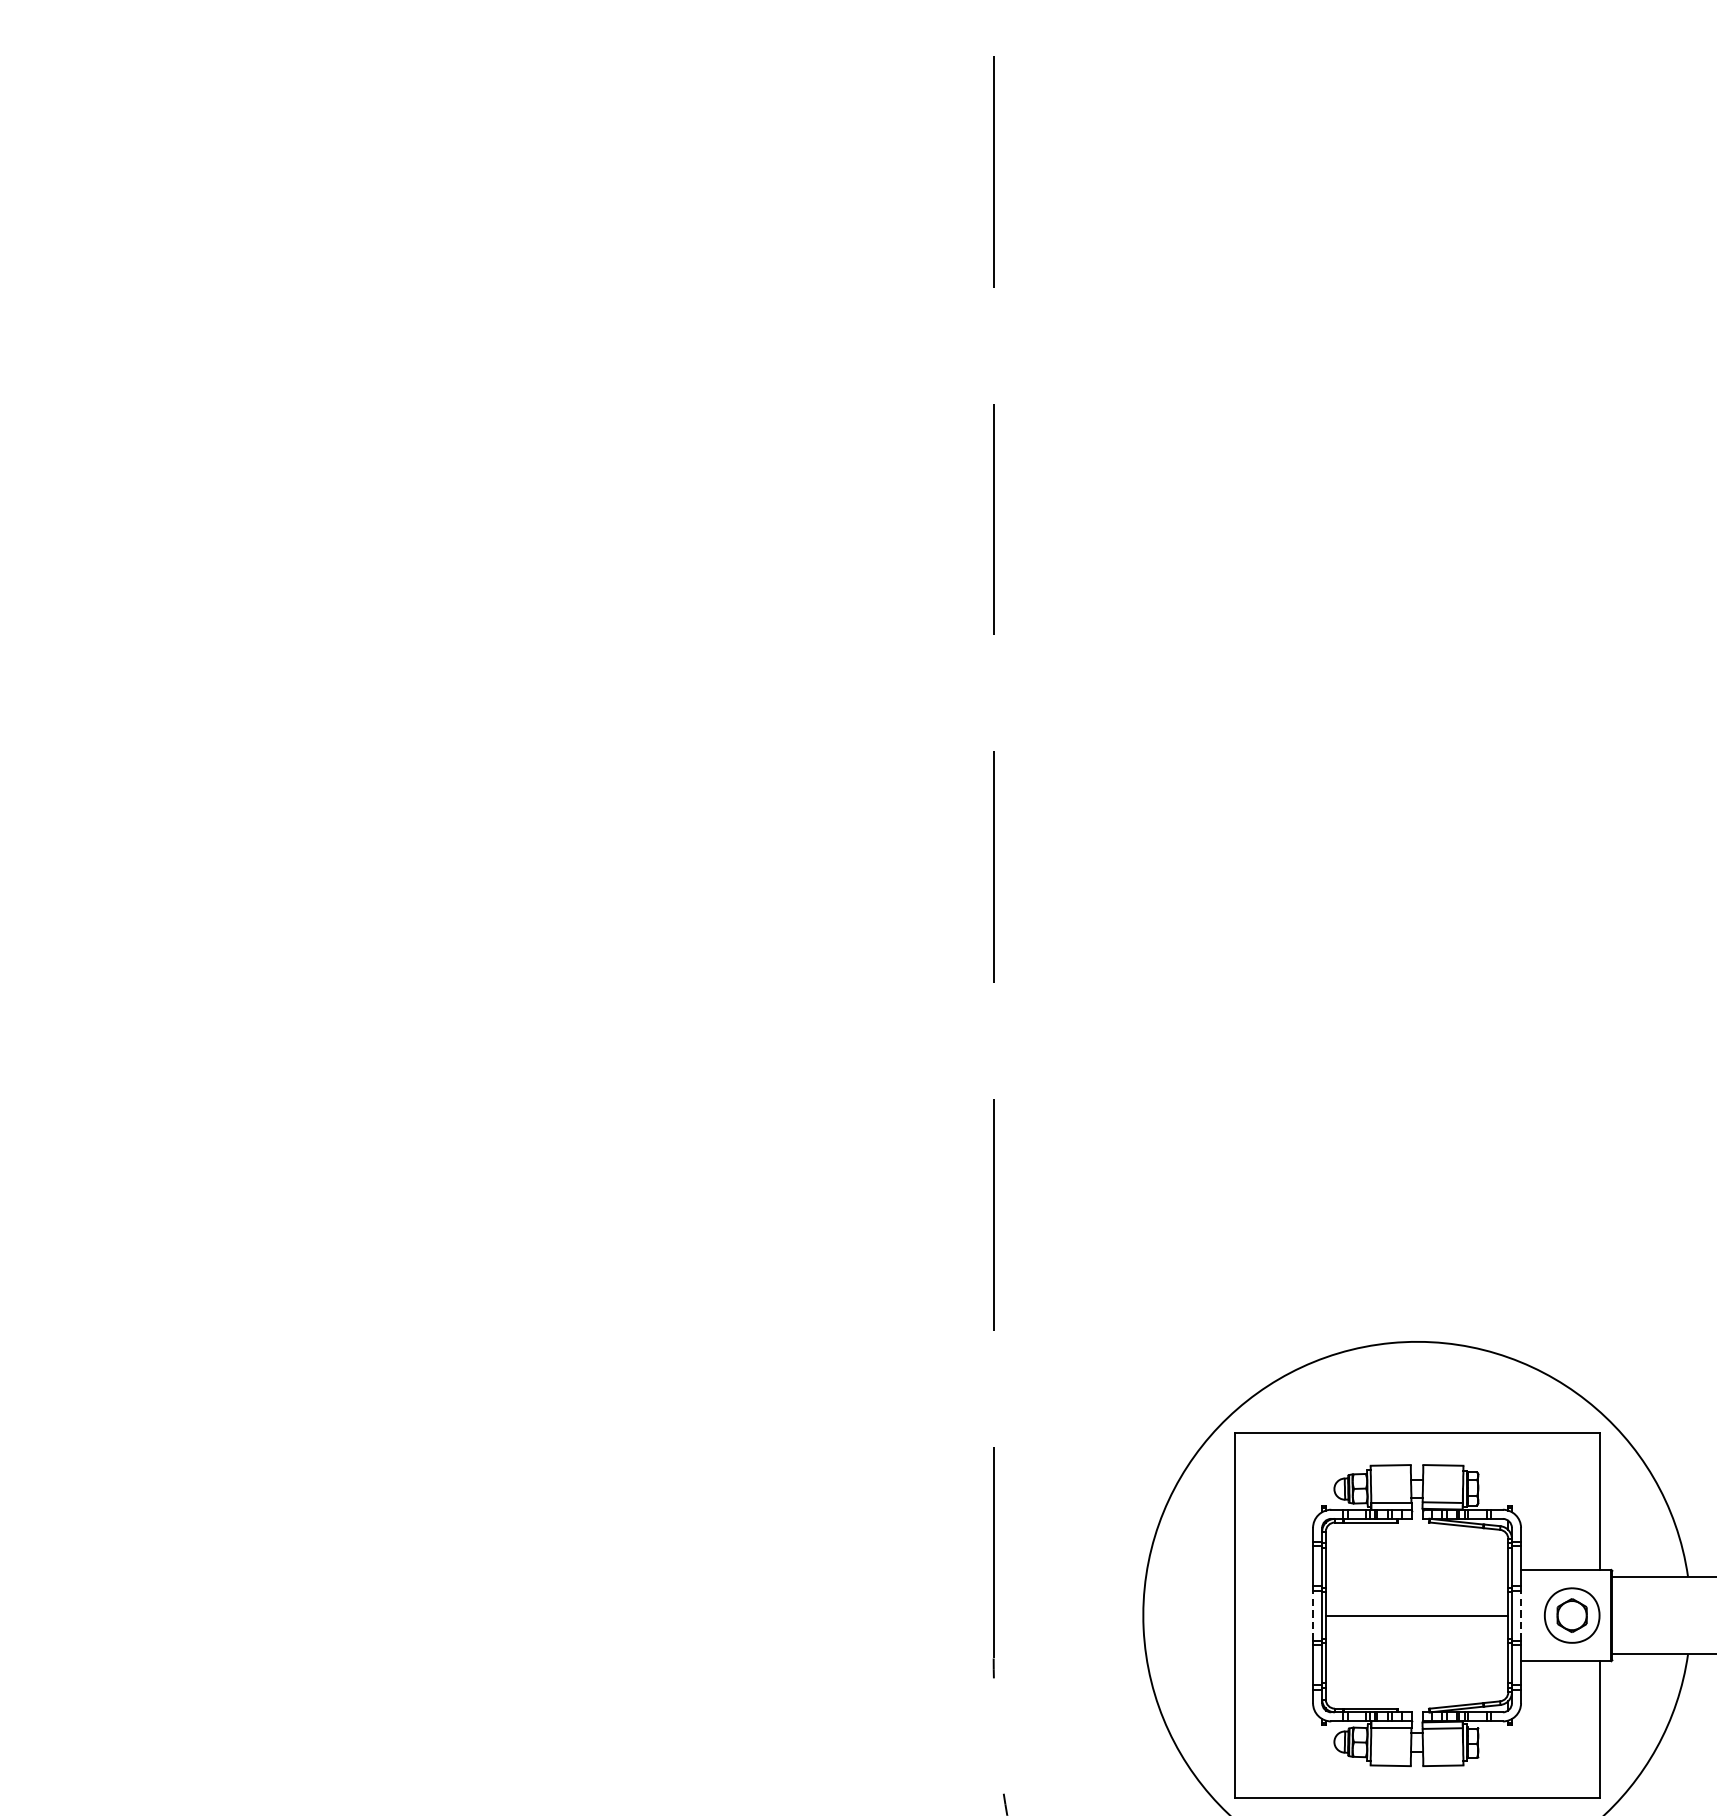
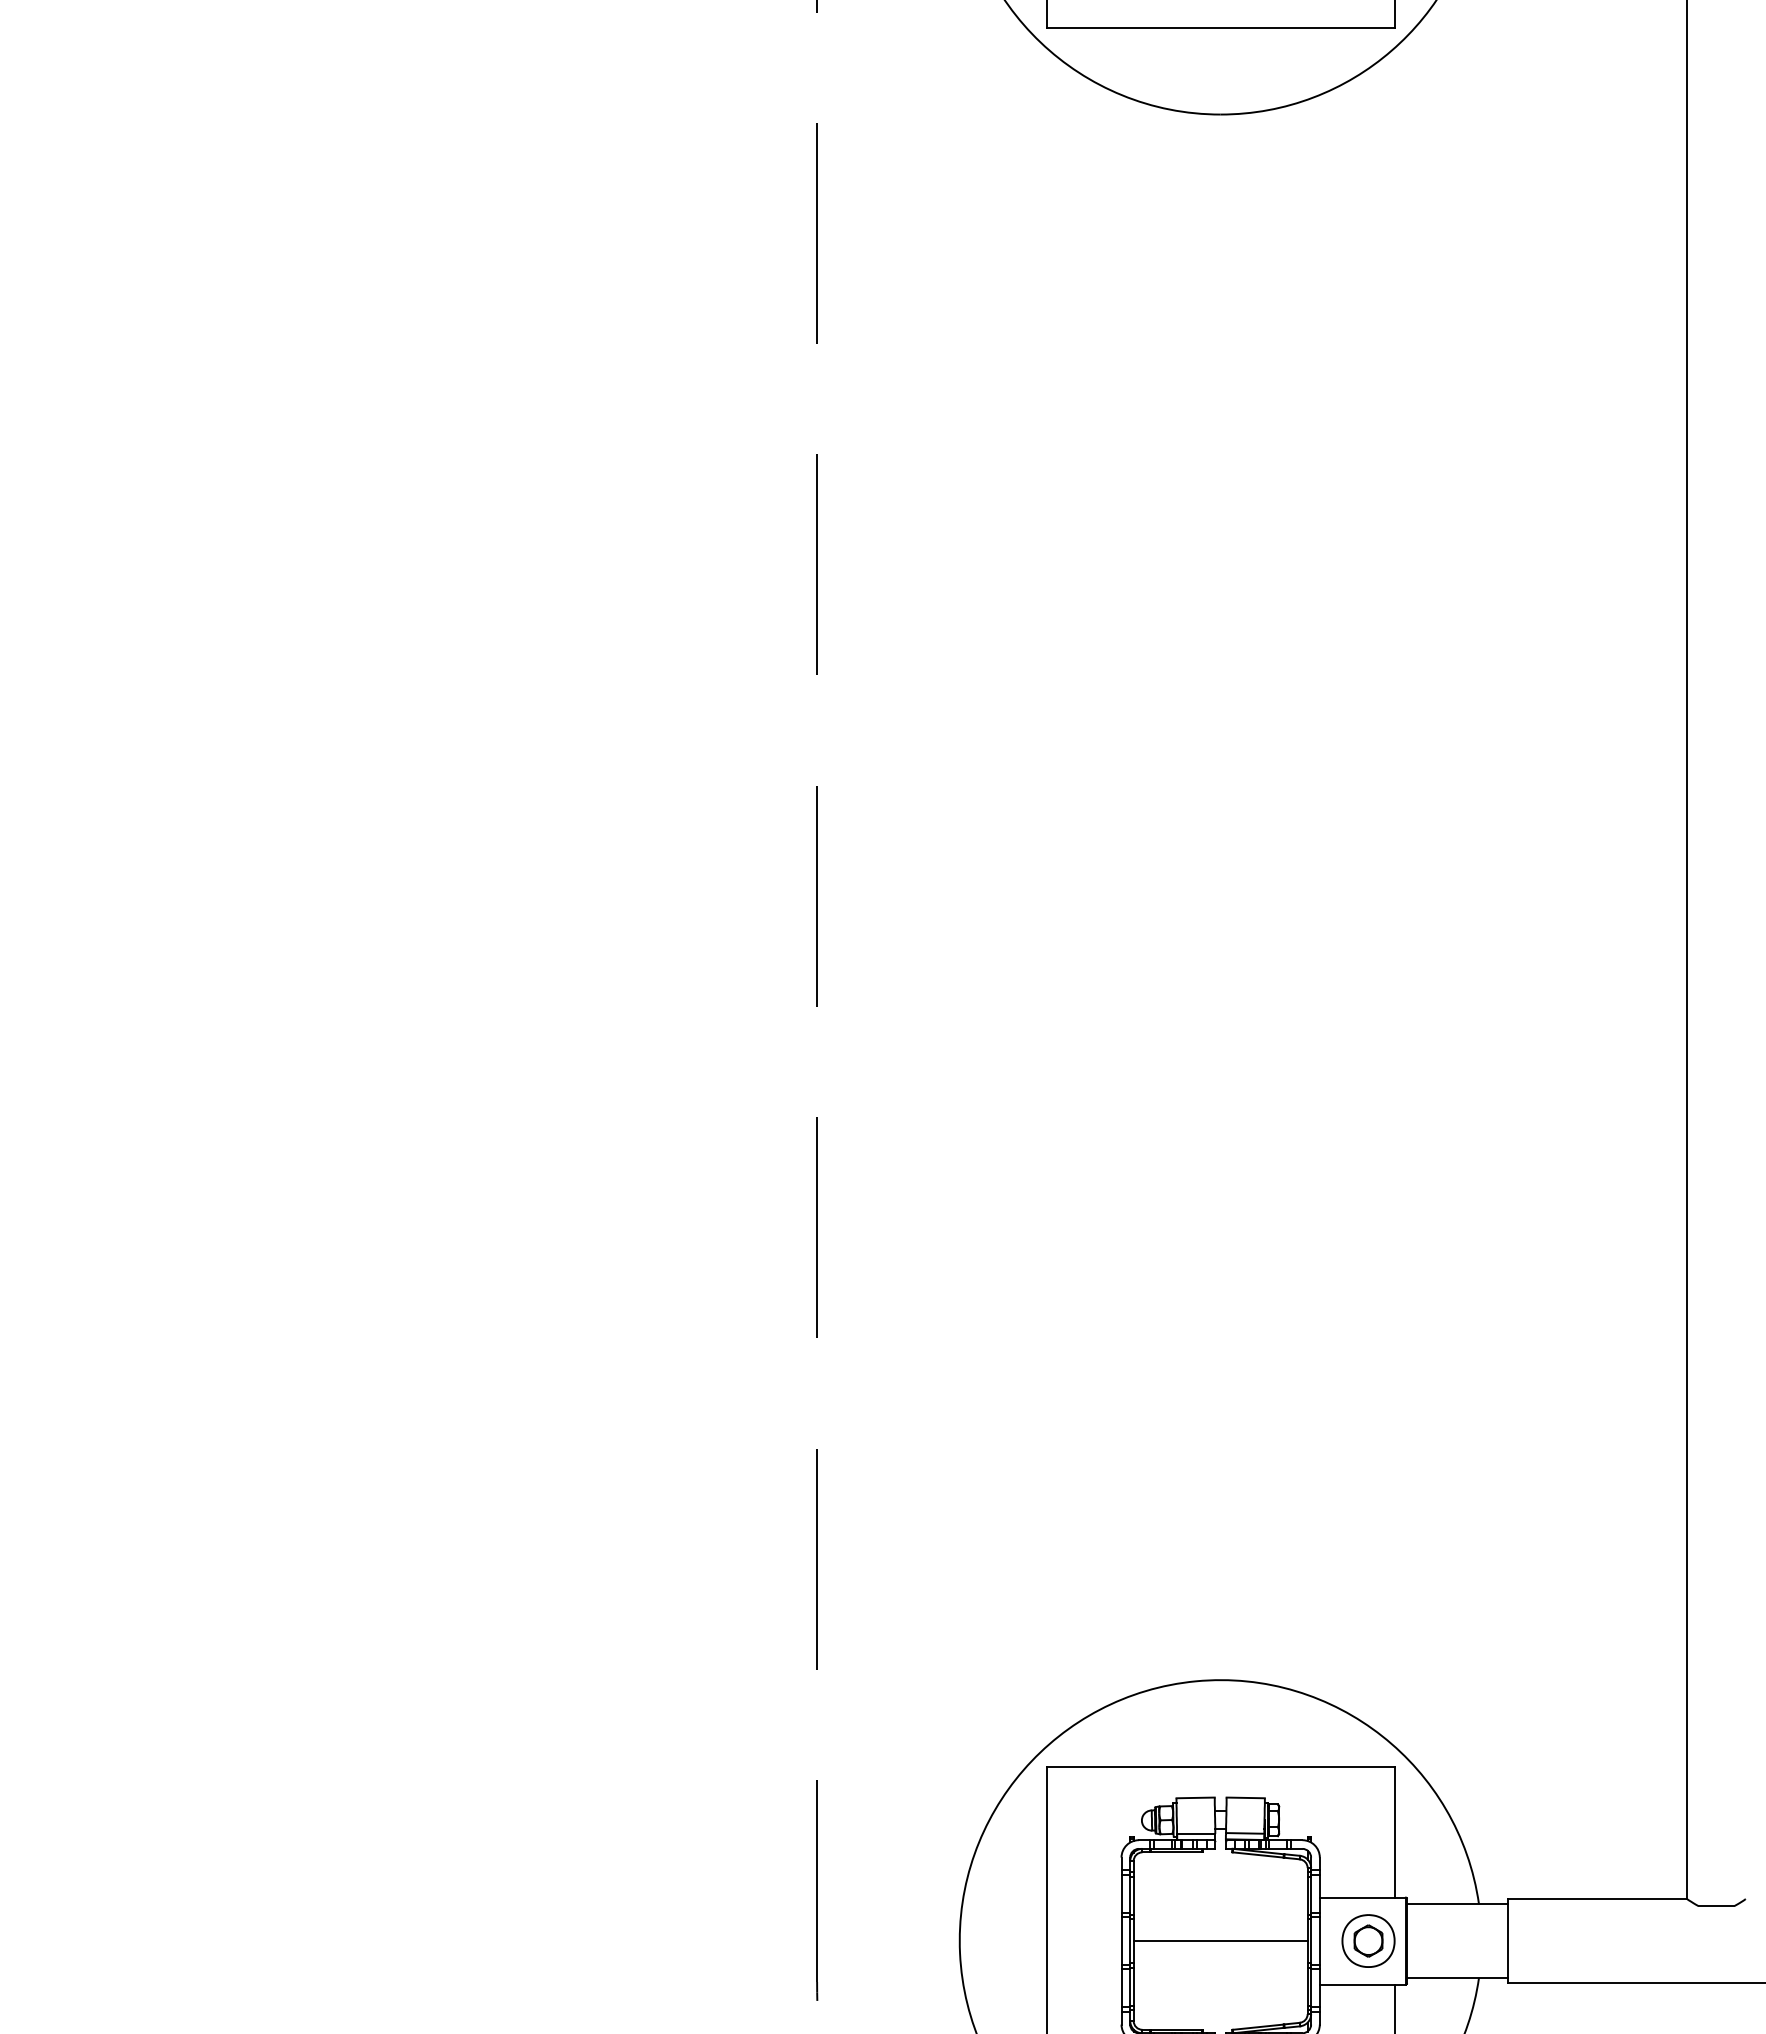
line: (1313, 1616) -> (1121, 1941), dashed -> solid
line: (1520, 1616) -> (1319, 1941), dashed -> solid

